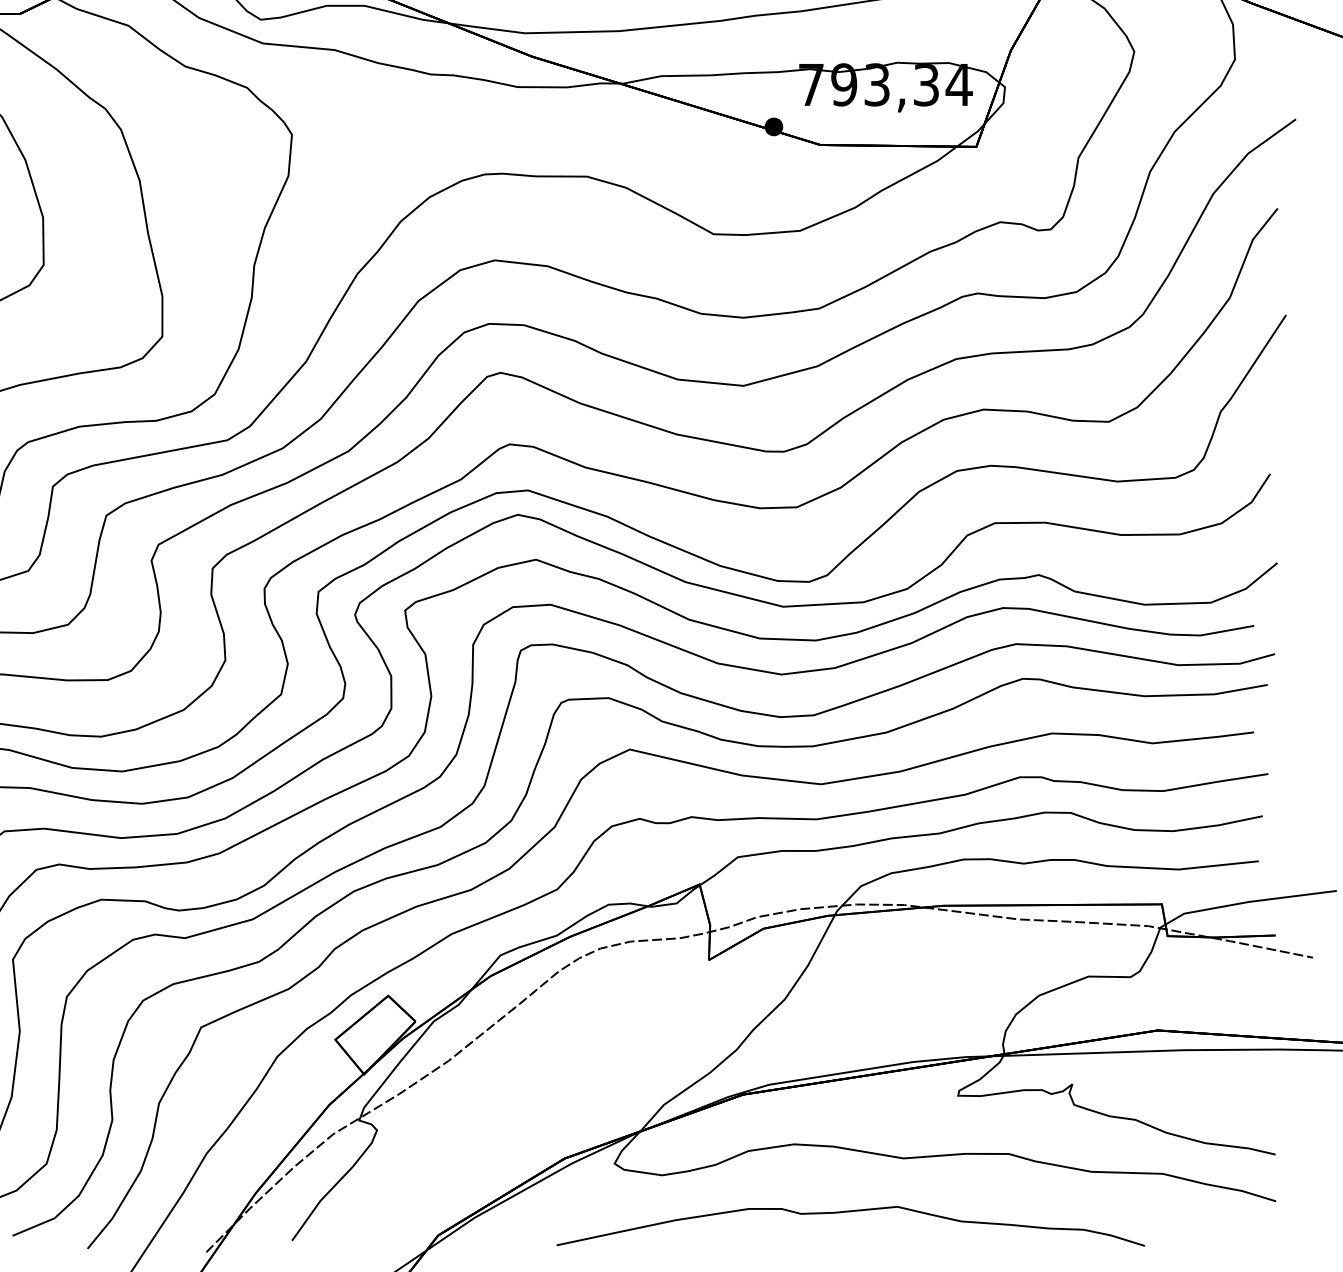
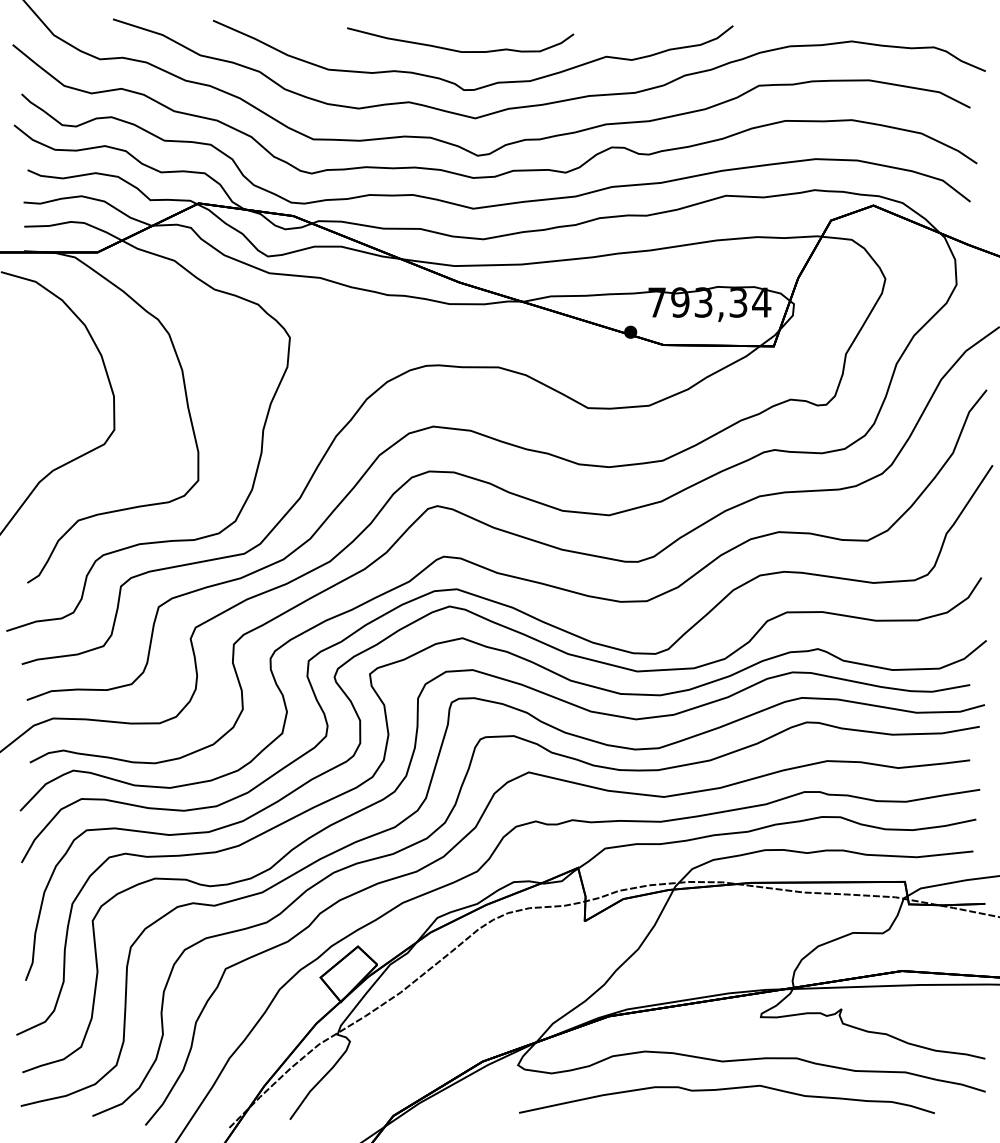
curve: (845, 1213) -> (723, 1090), moved

